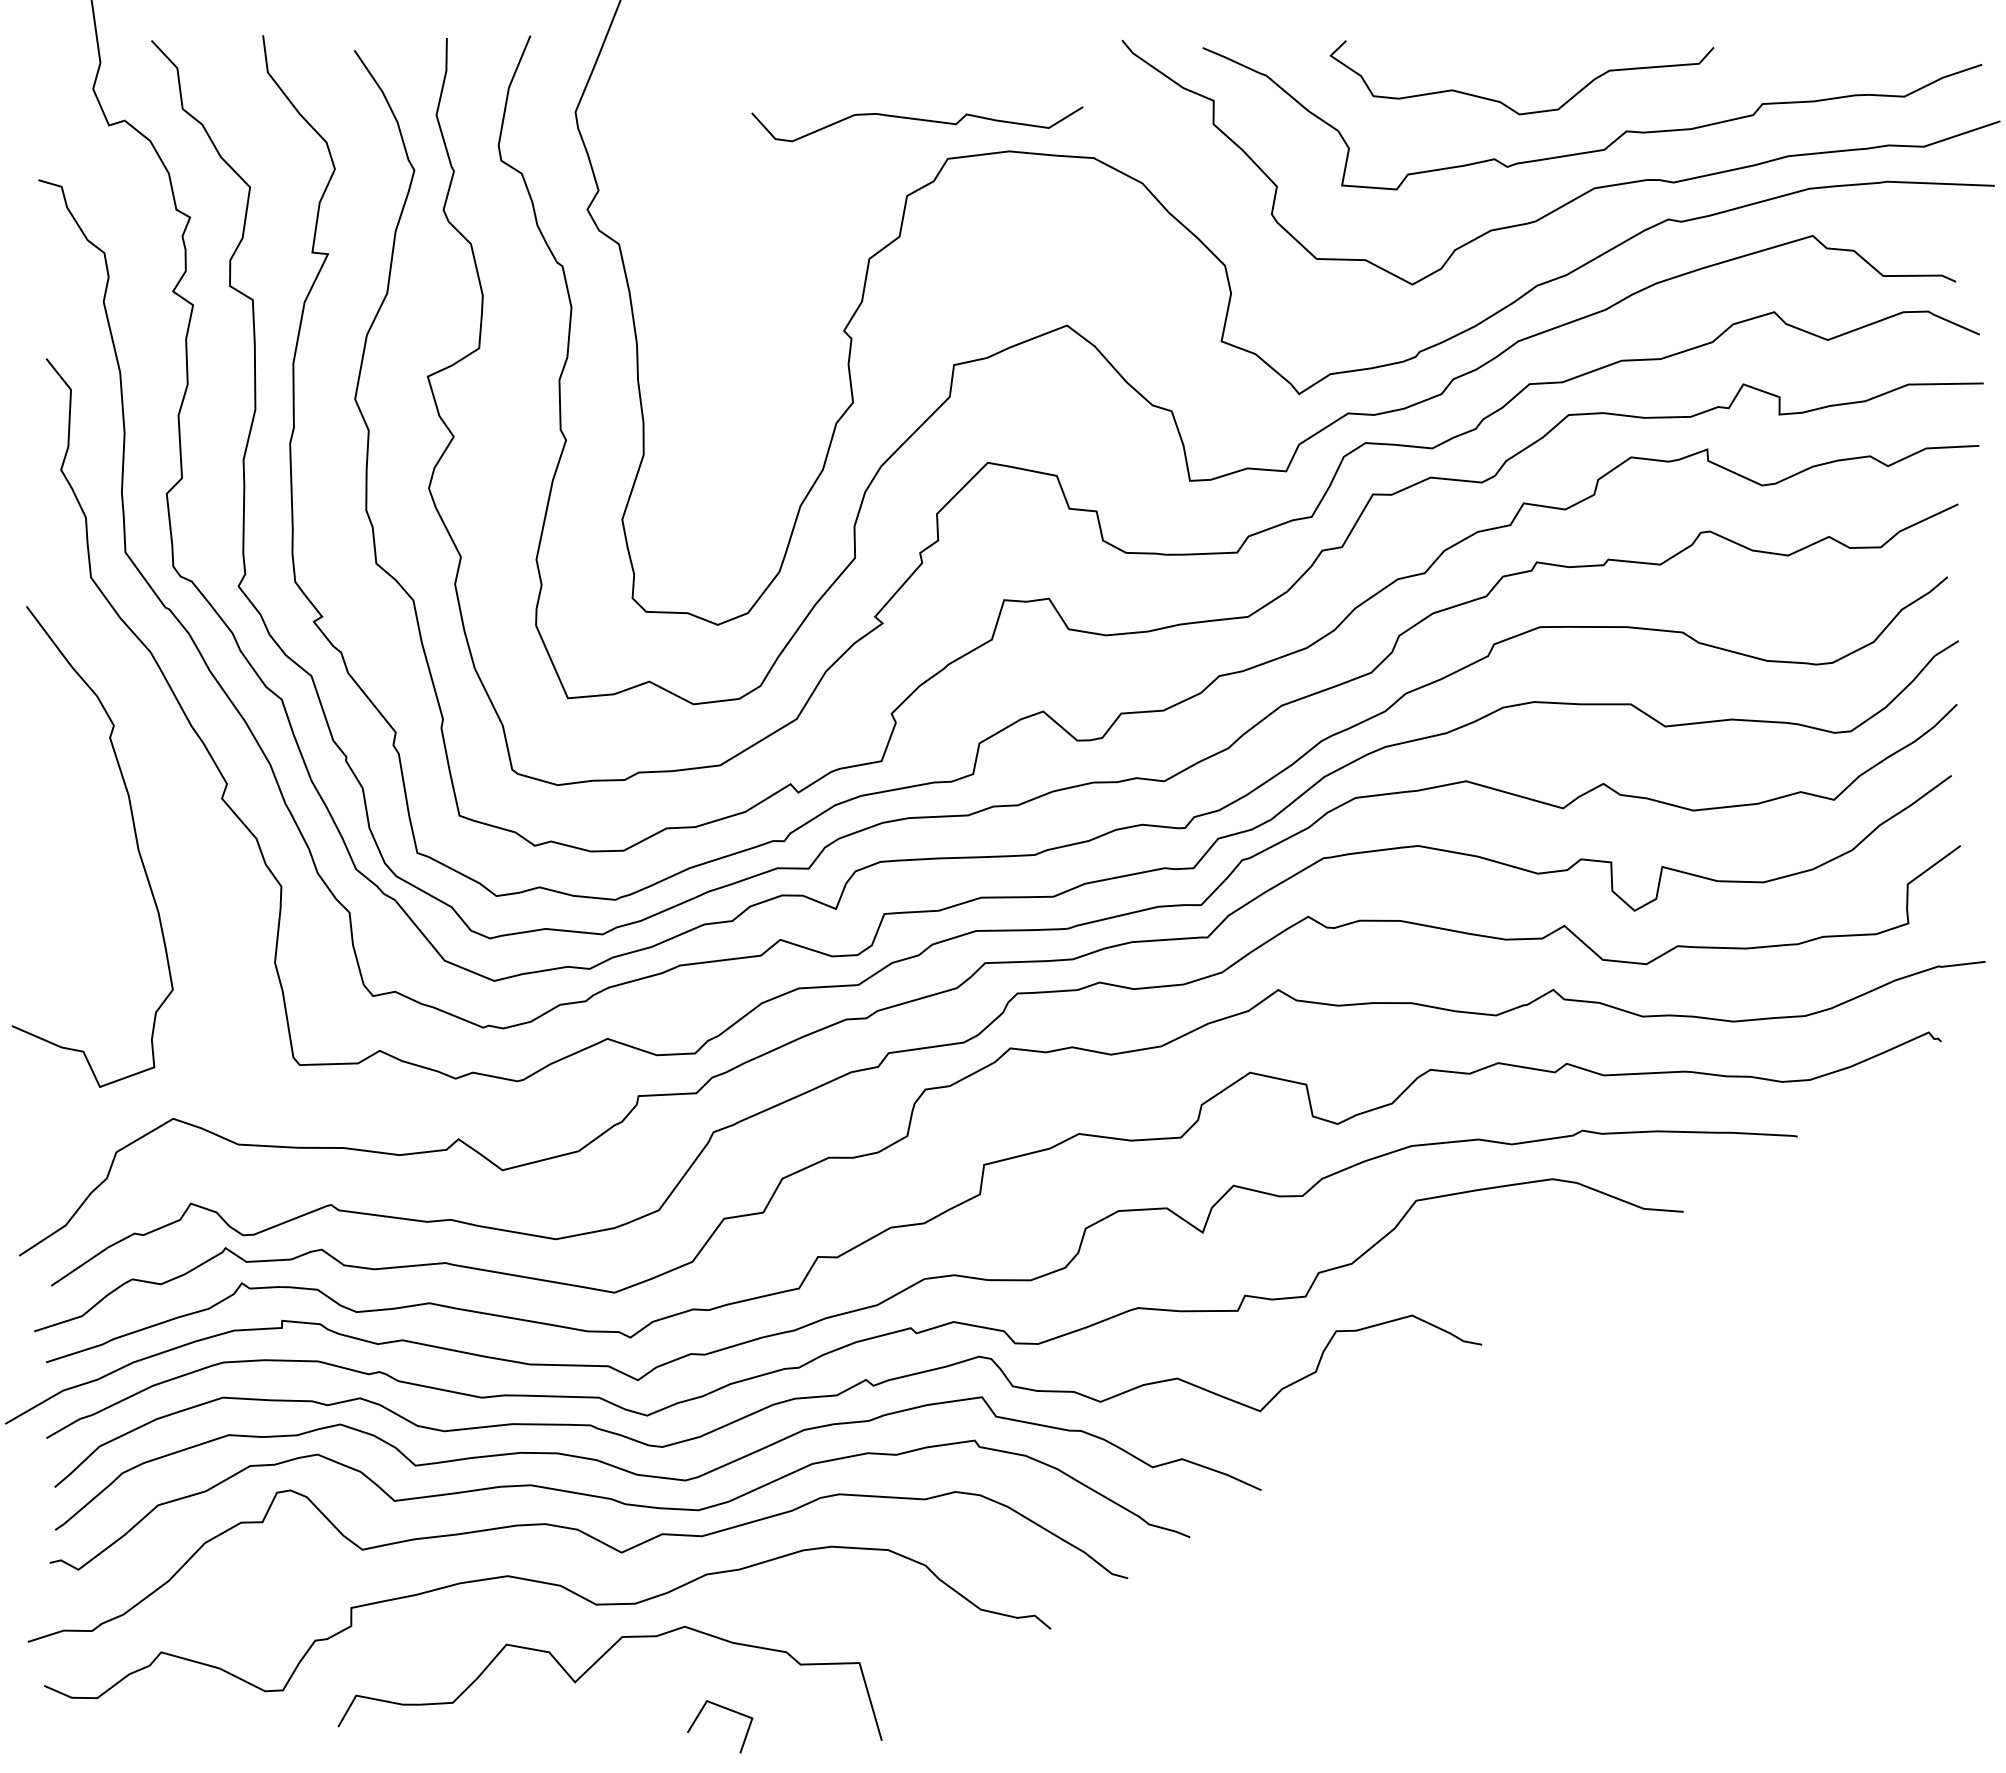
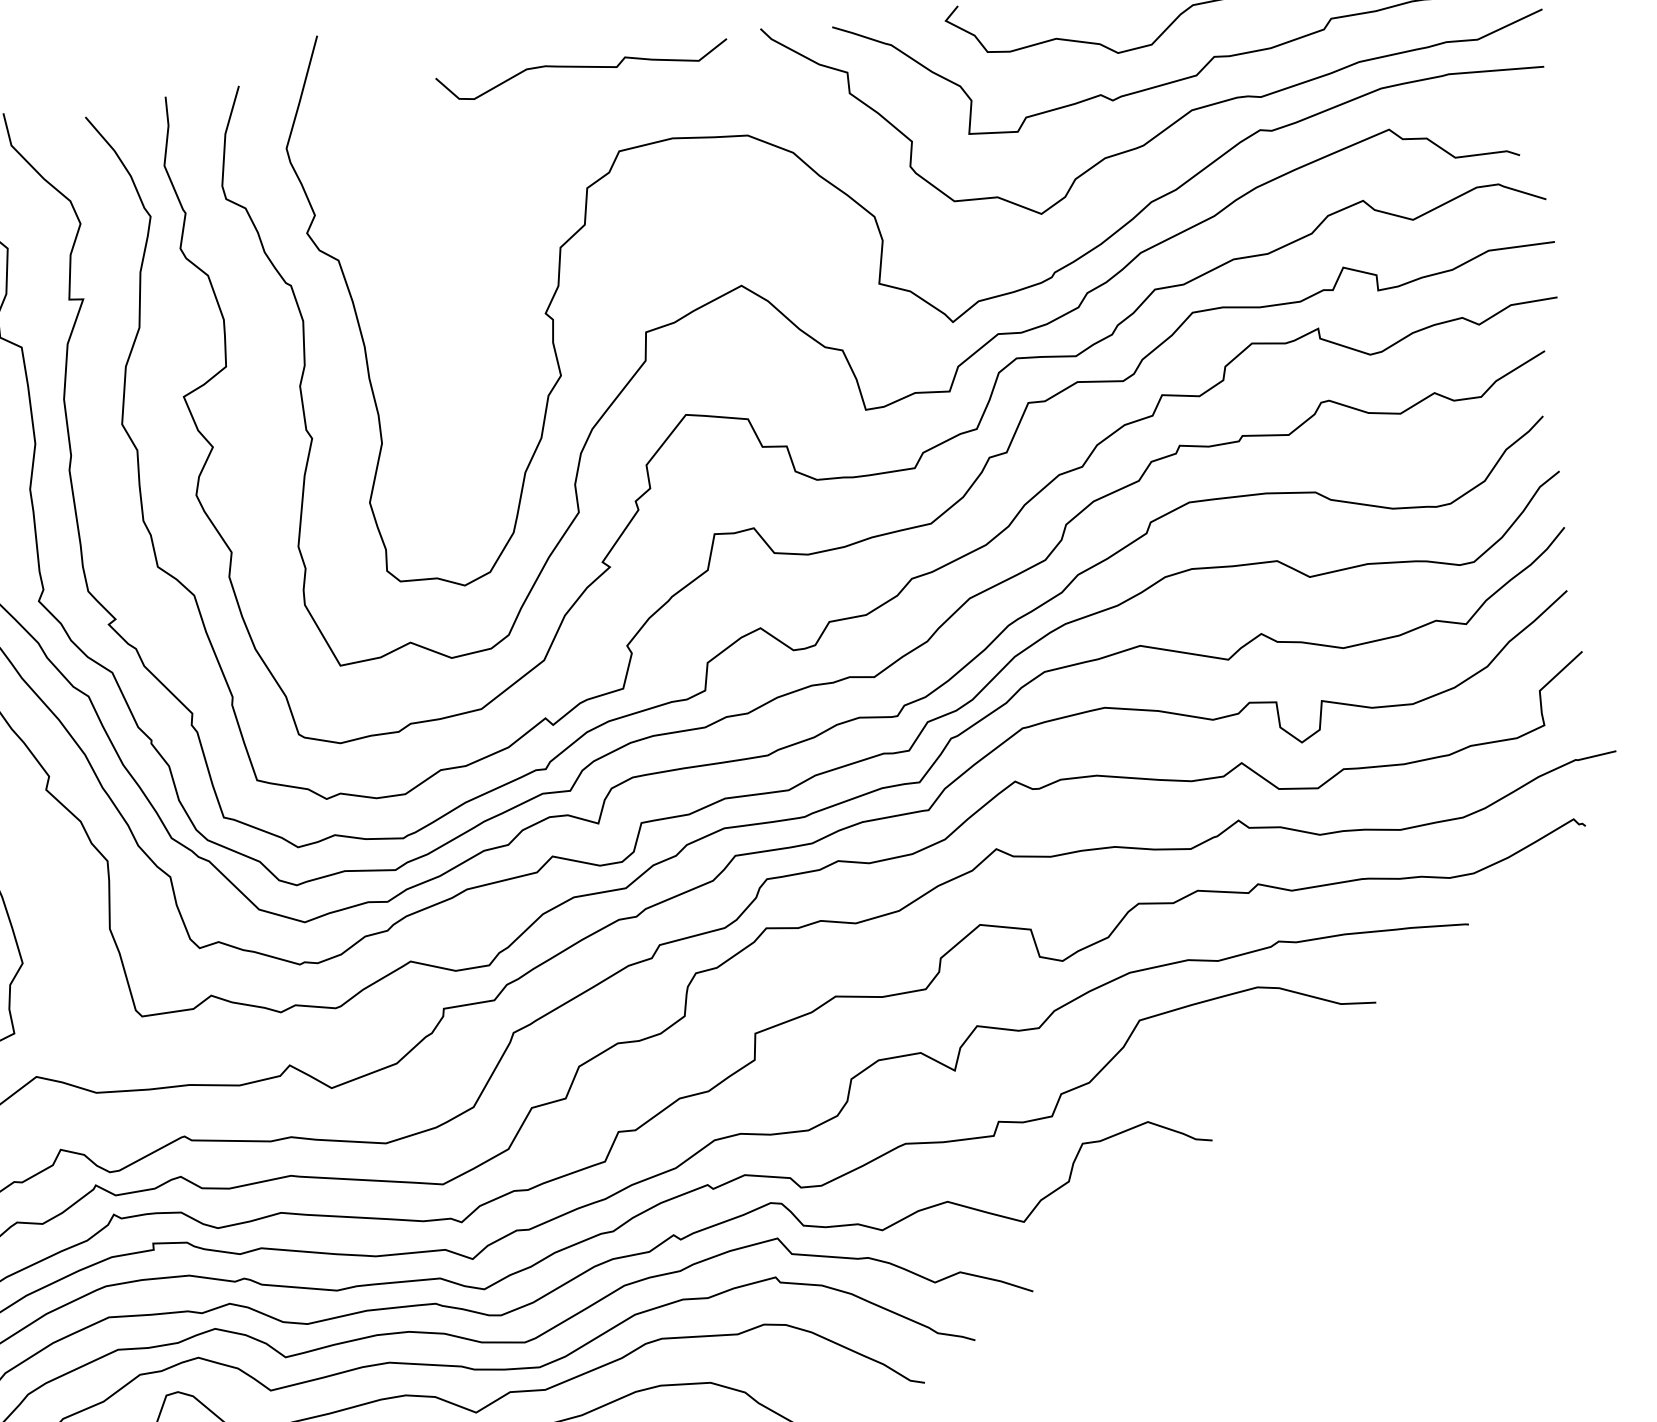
curve: (917, 120) -> (582, 67), moved

